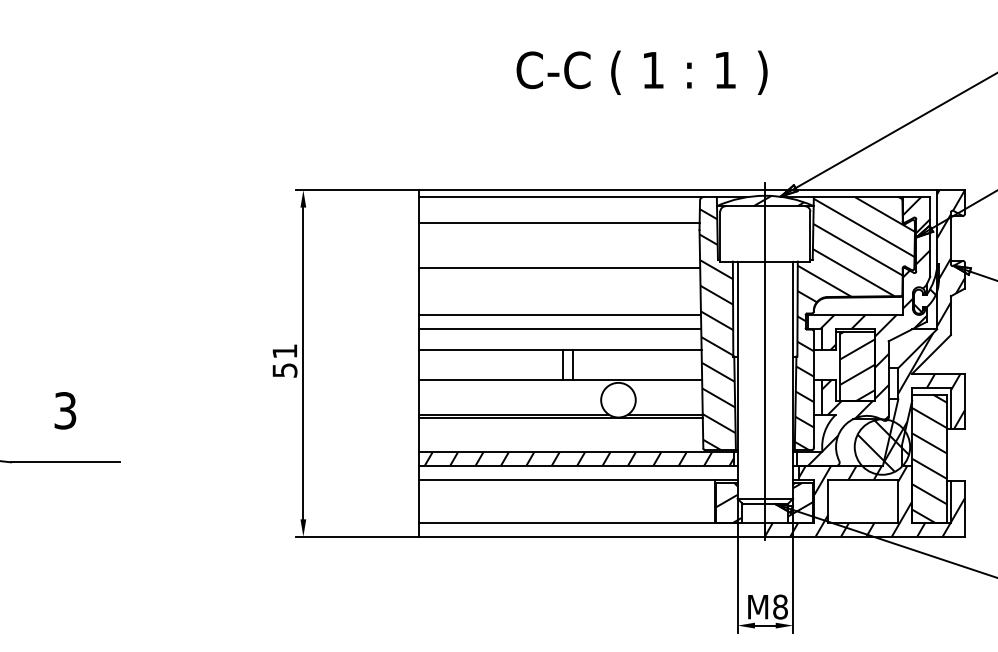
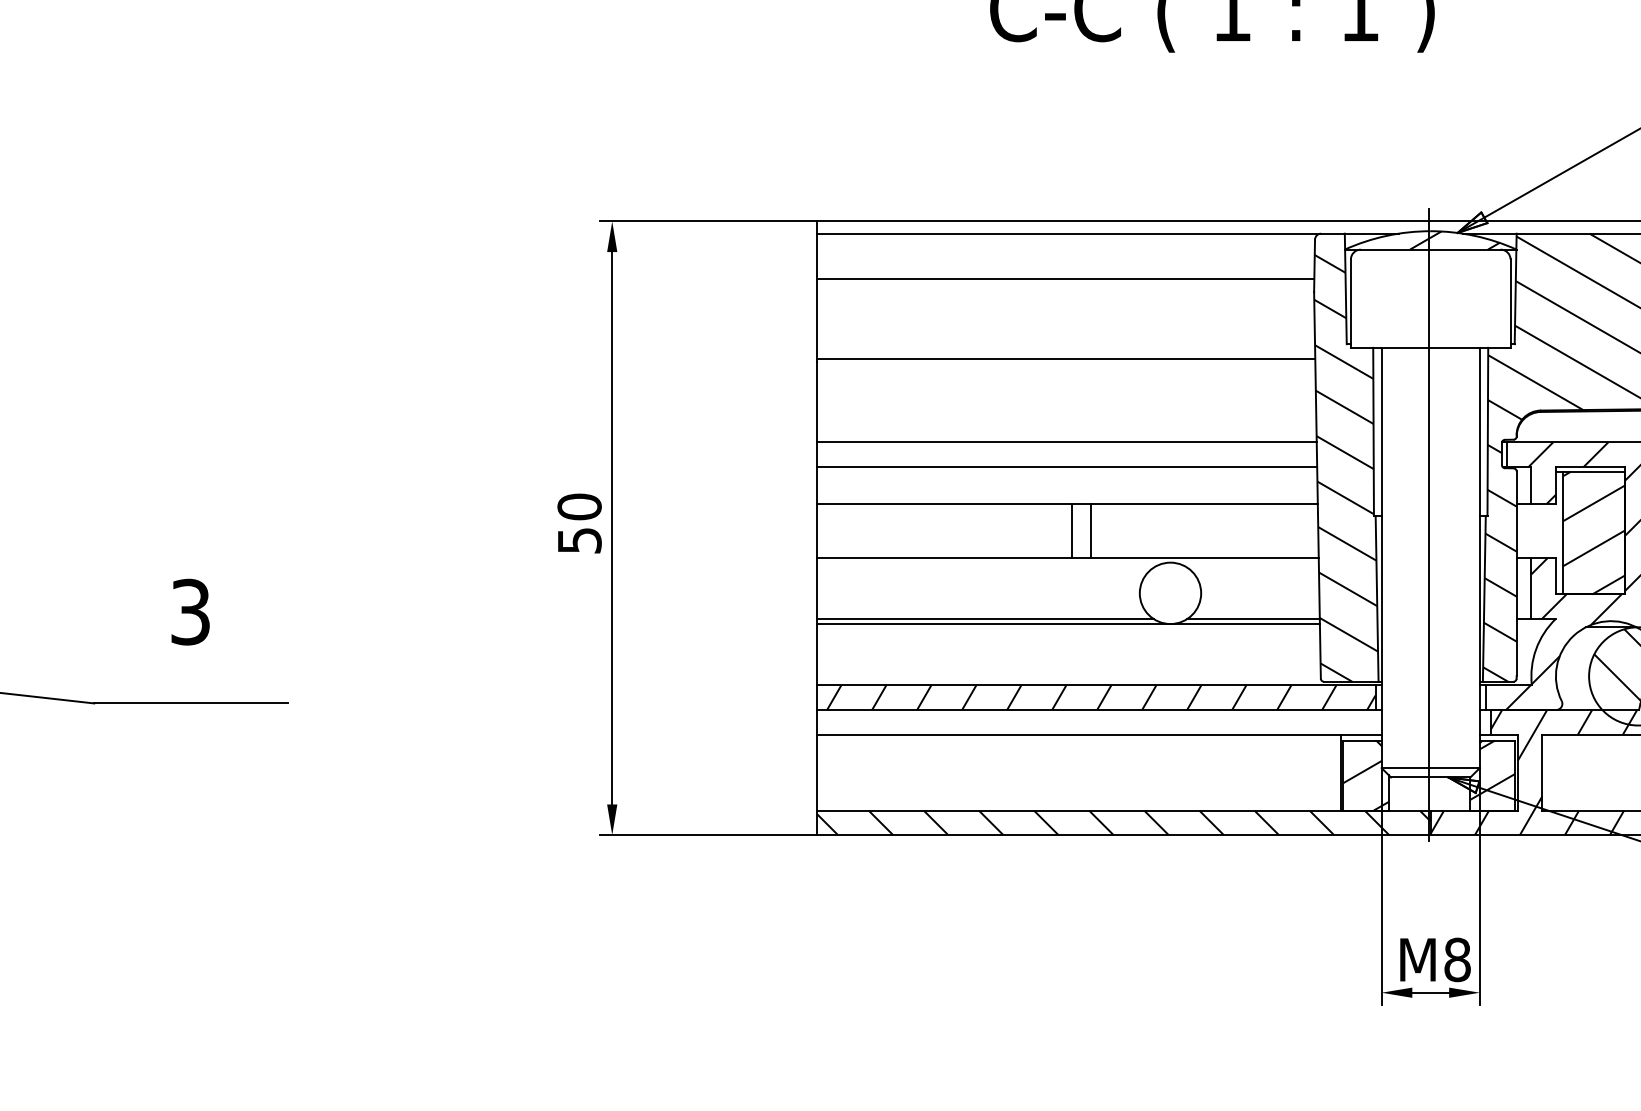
text: (284, 351) -> (578, 507), 51 -> 50
hatch: (591, 529) -> (1122, 822), added

